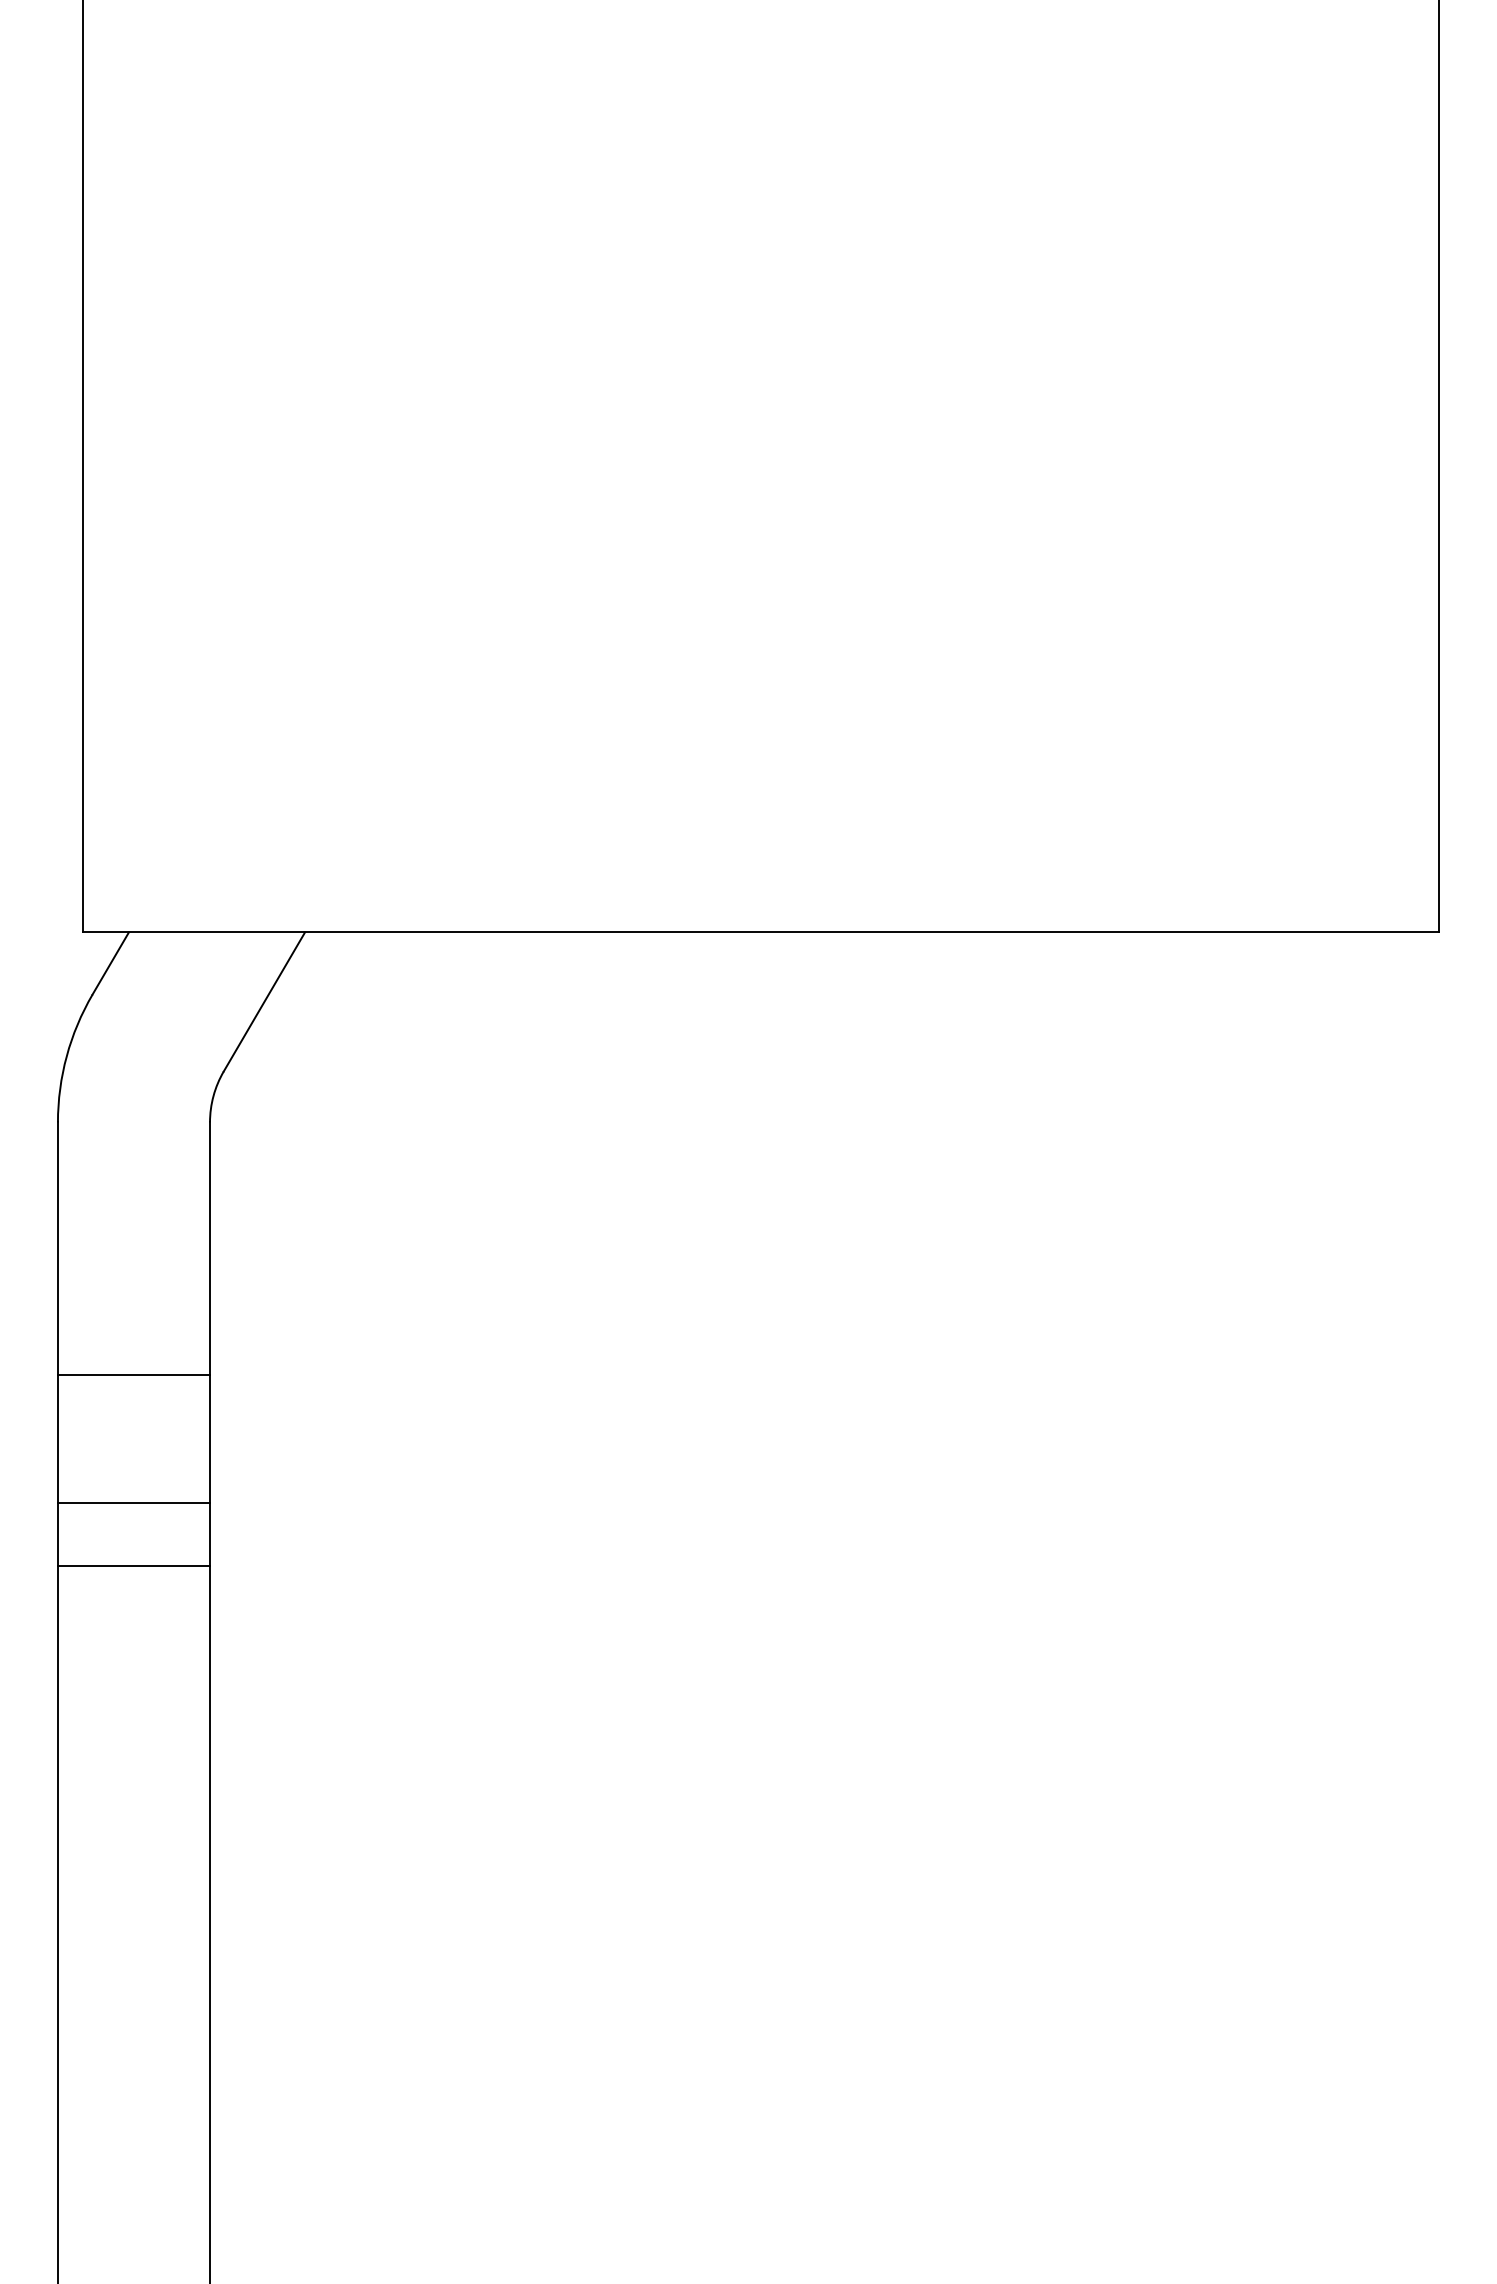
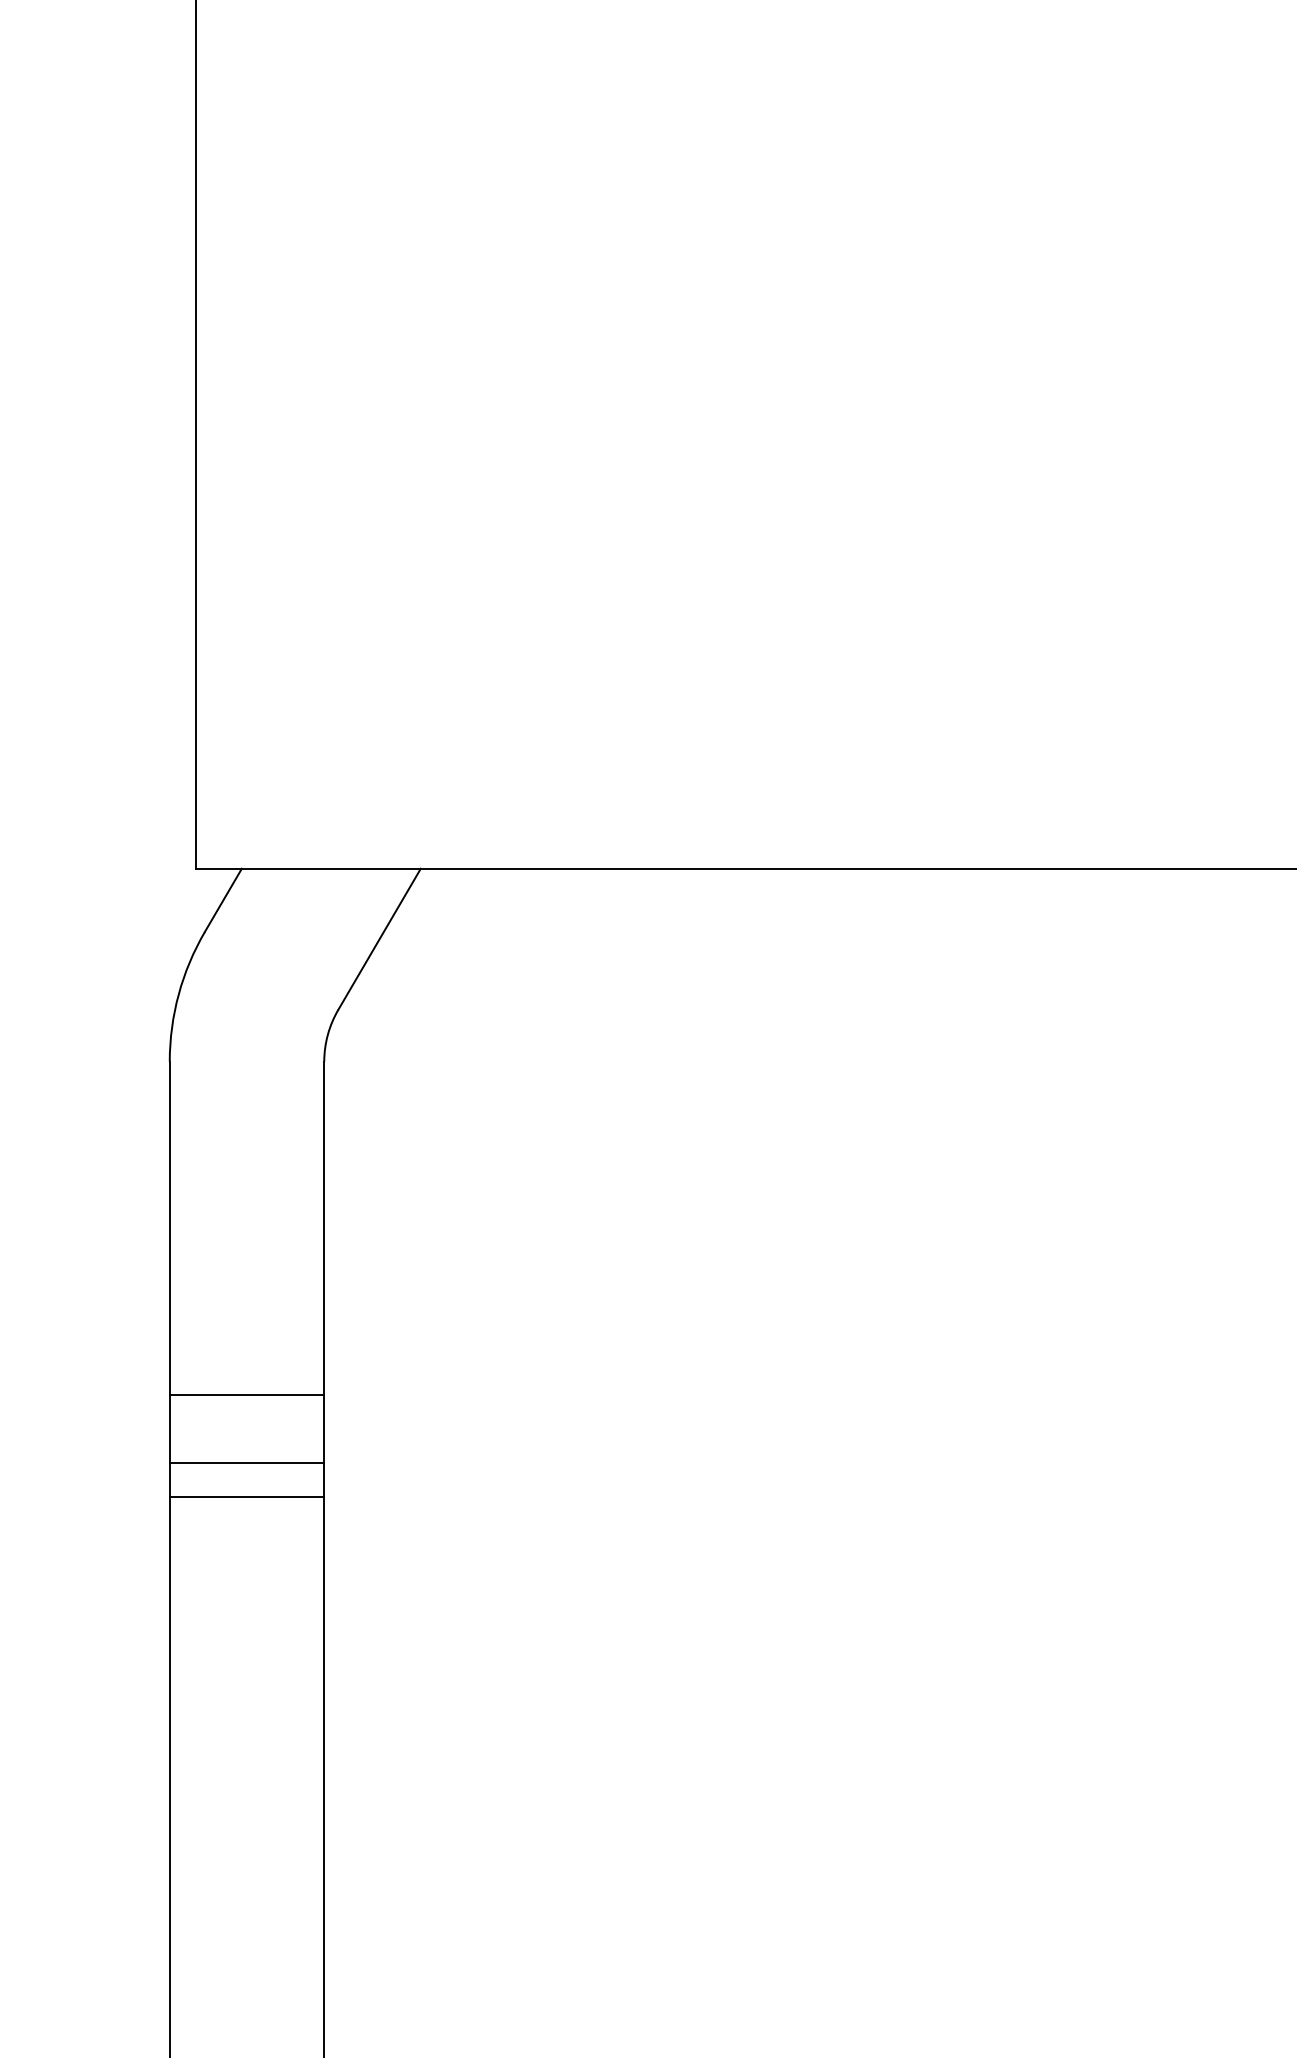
line: (133, 1375) -> (246, 1395), moved
line: (133, 1502) -> (246, 1496), moved
line: (133, 1565) -> (246, 1462), moved

